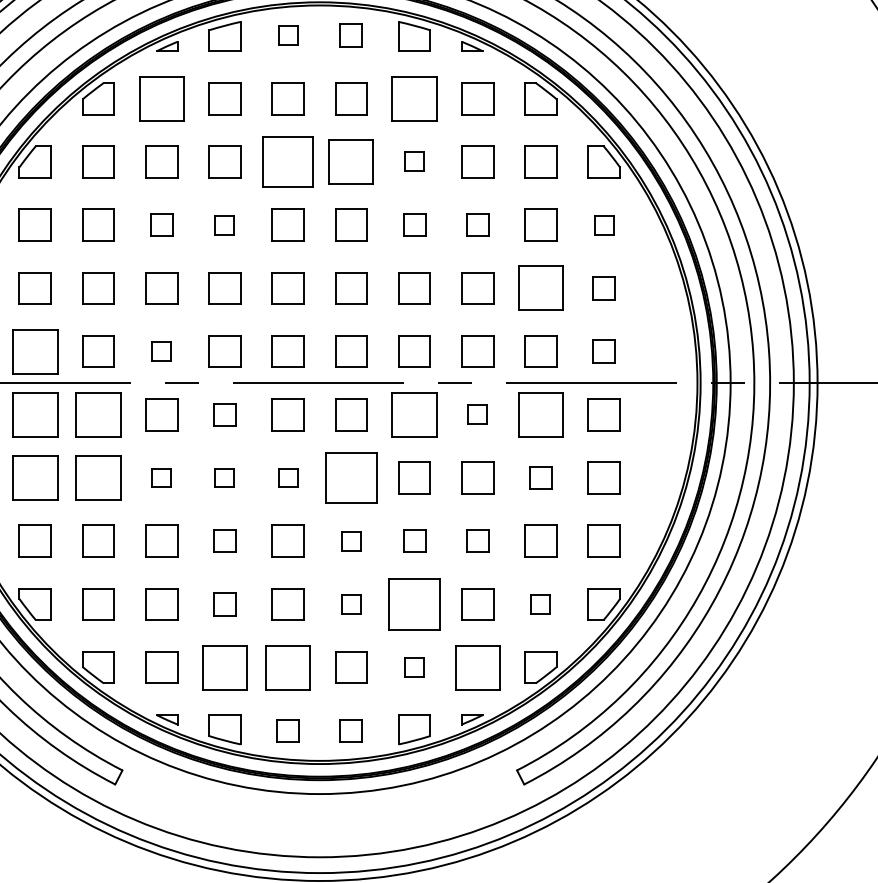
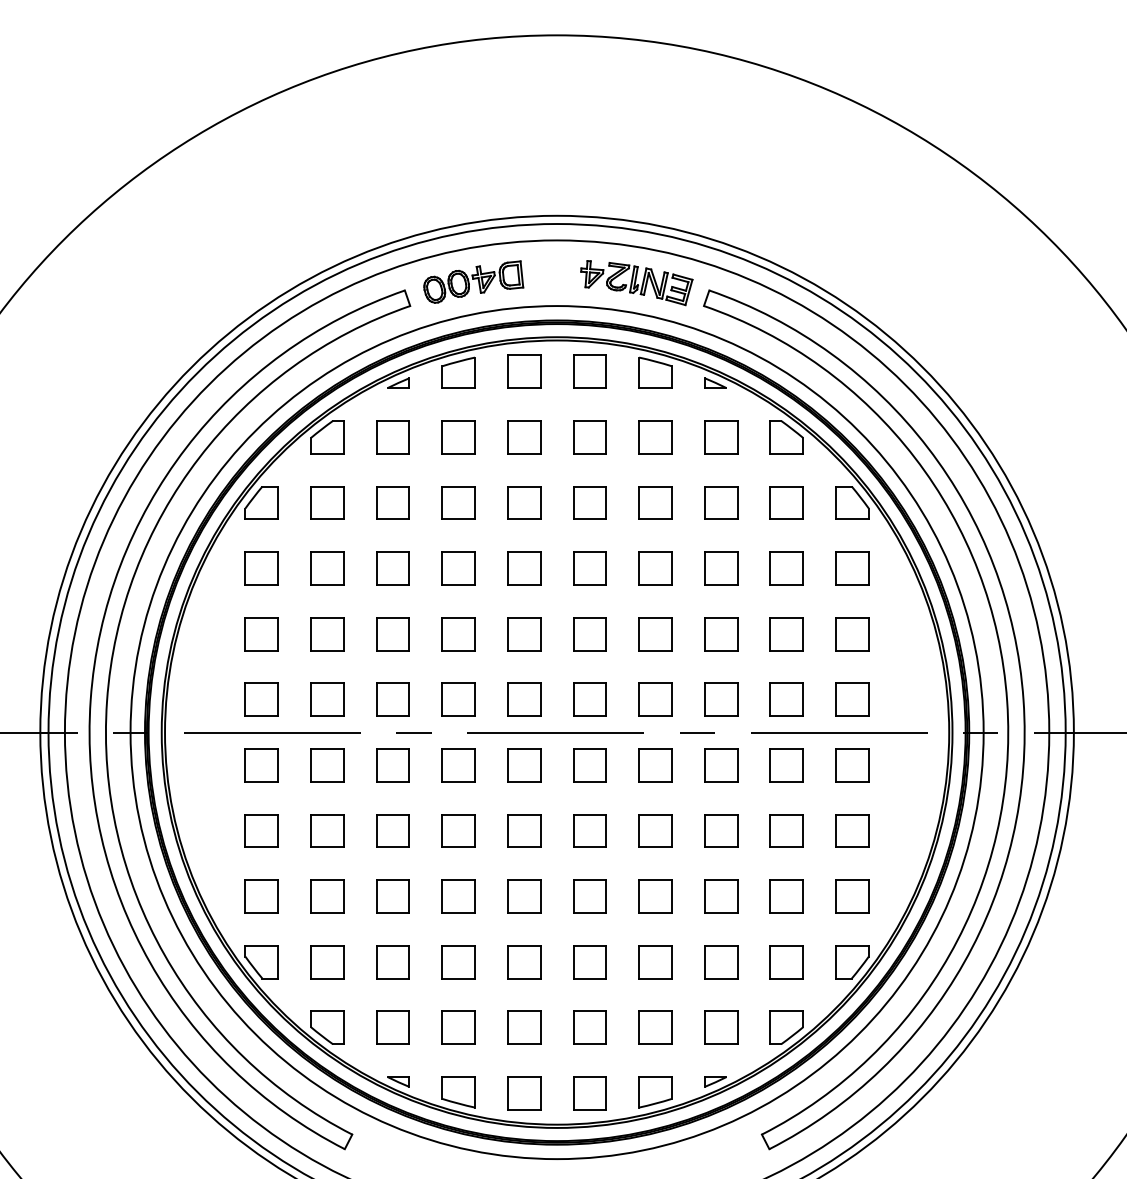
part: (288, 35) -> (524, 371), size x1.67
part: (350, 35) -> (589, 371), size x1.43
part: (161, 98) -> (392, 437), size x0.71
part: (414, 98) -> (655, 437), size x0.71
part: (288, 161) -> (524, 502), size x0.62
part: (350, 161) -> (589, 502), size x0.71
part: (414, 161) -> (655, 502), size x1.67
part: (161, 225) -> (392, 568), size x1.43
part: (224, 225) -> (458, 568), size x1.67
part: (414, 225) -> (655, 568), size x1.43
part: (478, 225) -> (721, 568), size x1.43
part: (604, 225) -> (852, 568), size x1.67
part: (540, 288) -> (786, 634), size x0.71
part: (604, 288) -> (852, 634), size x1.43
part: (34, 351) -> (261, 699), size x0.71
part: (161, 351) -> (392, 699), size x1.67
part: (604, 351) -> (852, 699), size x1.43
part: (34, 414) -> (261, 765), size x0.71
part: (98, 414) -> (327, 765), size x0.71
part: (224, 414) -> (458, 765), size x1.43
part: (414, 414) -> (655, 765), size x0.71
part: (478, 414) -> (721, 765), size x1.67
part: (540, 414) -> (786, 765), size x0.71
part: (34, 477) -> (261, 830), size x0.71
part: (98, 477) -> (327, 830), size x0.71
part: (161, 477) -> (392, 830), size x1.67
part: (224, 477) -> (458, 830), size x1.67
part: (288, 477) -> (524, 830), size x1.67
part: (350, 477) -> (589, 830), size x0.62
part: (540, 477) -> (786, 830), size x1.43
part: (224, 541) -> (458, 896), size x1.43
part: (350, 541) -> (589, 896), size x1.67
part: (414, 541) -> (655, 896), size x1.43
part: (478, 541) -> (721, 896), size x1.43
part: (224, 604) -> (458, 962), size x1.43
part: (350, 604) -> (589, 962), size x1.67
part: (414, 604) -> (655, 962), size x0.62
part: (540, 604) -> (786, 962), size x1.67
part: (224, 667) -> (458, 1027), size x0.71
part: (288, 667) -> (524, 1027), size x0.71
part: (414, 667) -> (655, 1027), size x1.67
part: (478, 667) -> (721, 1027), size x0.71
part: (288, 730) -> (524, 1093), size x1.43
part: (350, 730) -> (589, 1093), size x1.43

